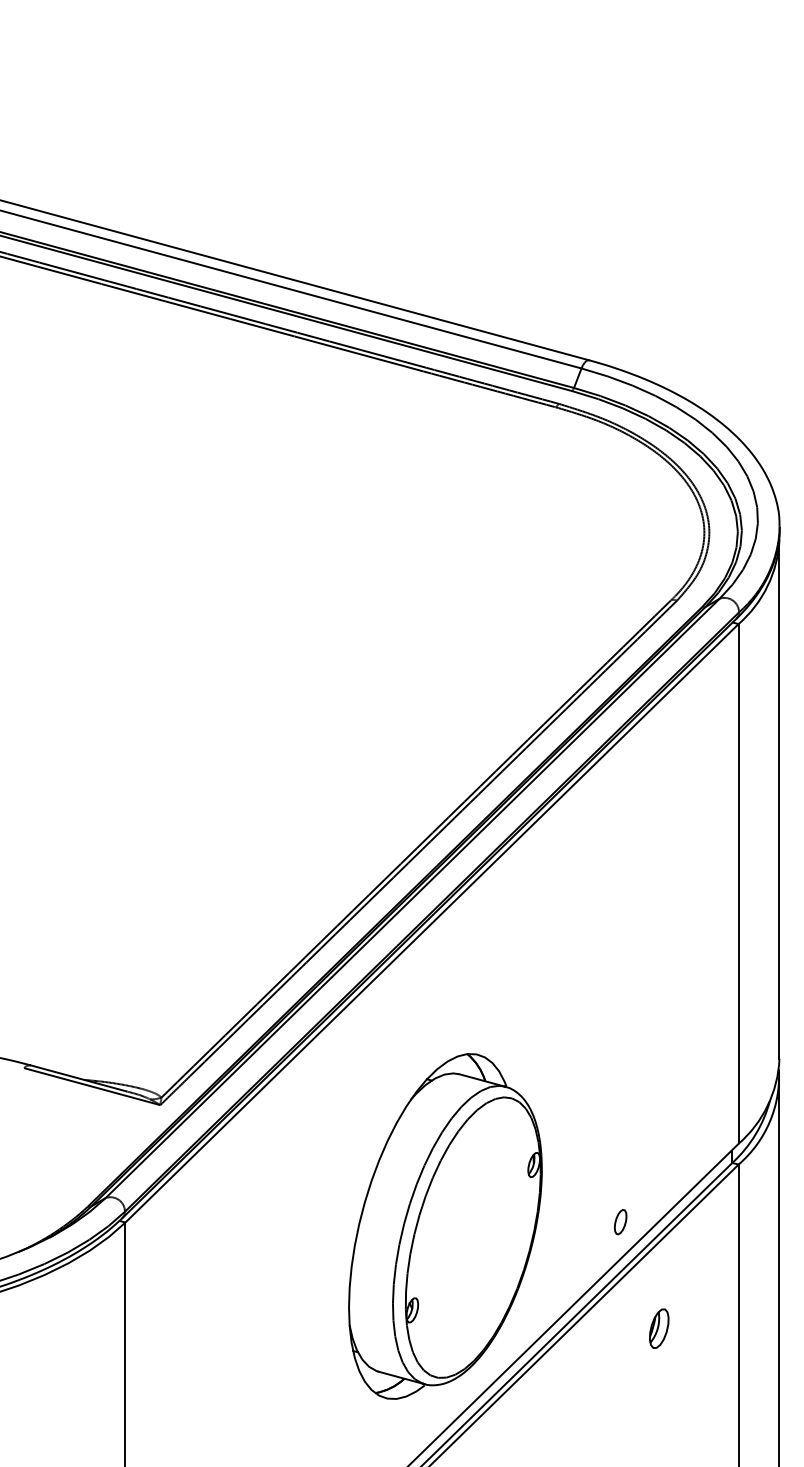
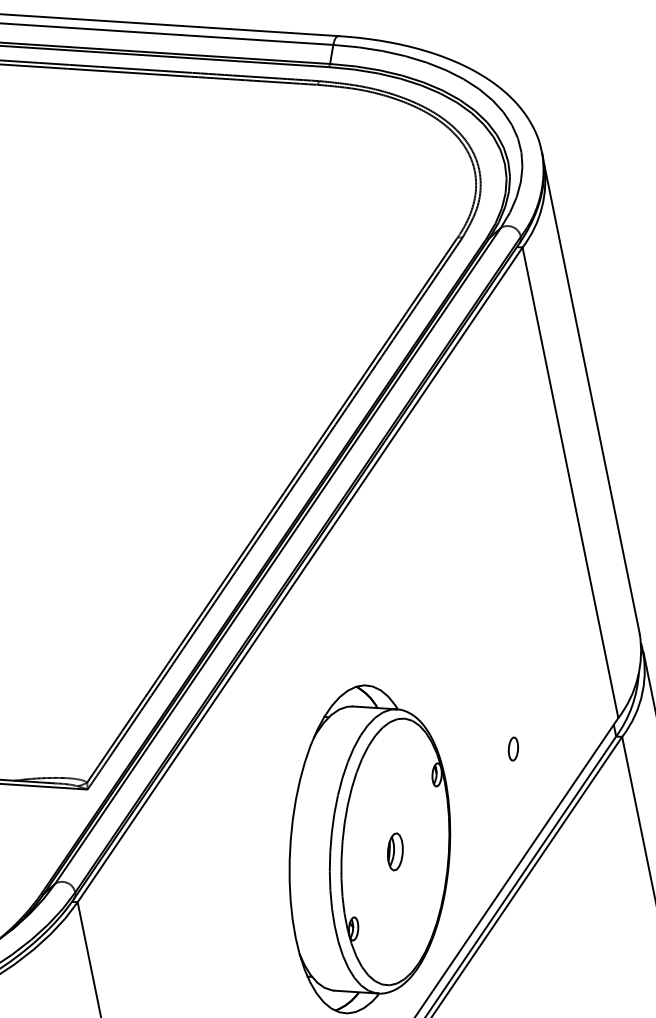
part: (620, 1222) -> (513, 749), moved
part: (659, 1328) -> (395, 851), moved

